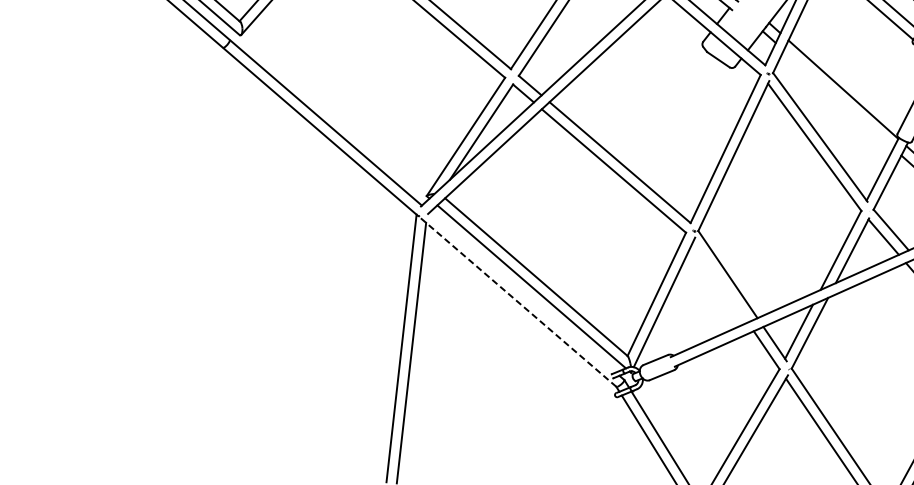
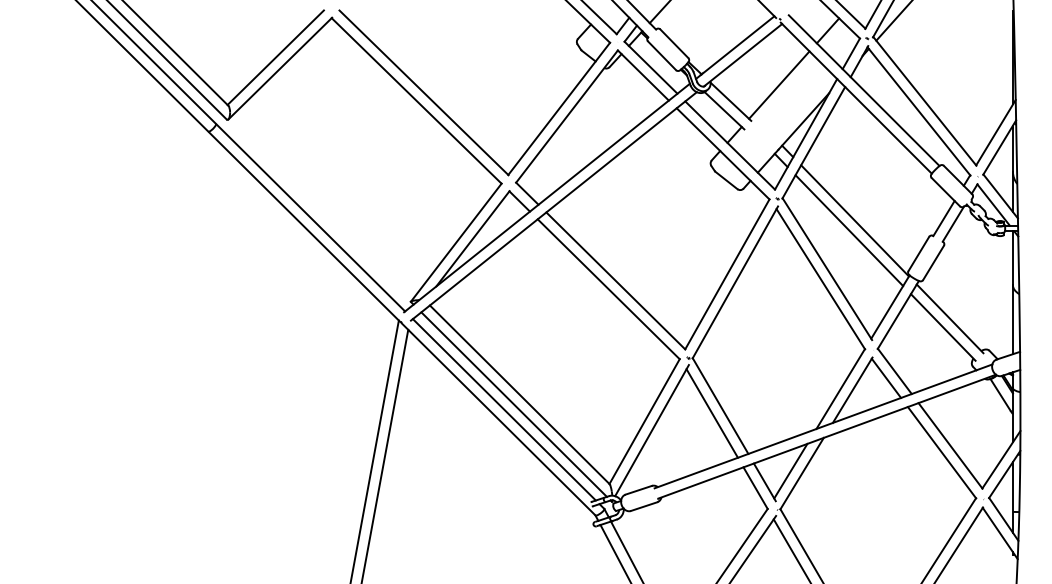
line: (838, 99) -> (849, 230), added
line: (719, 282) -> (711, 413), added
line: (521, 292) -> (503, 409), added
line: (517, 302) -> (498, 419), dashed -> solid

